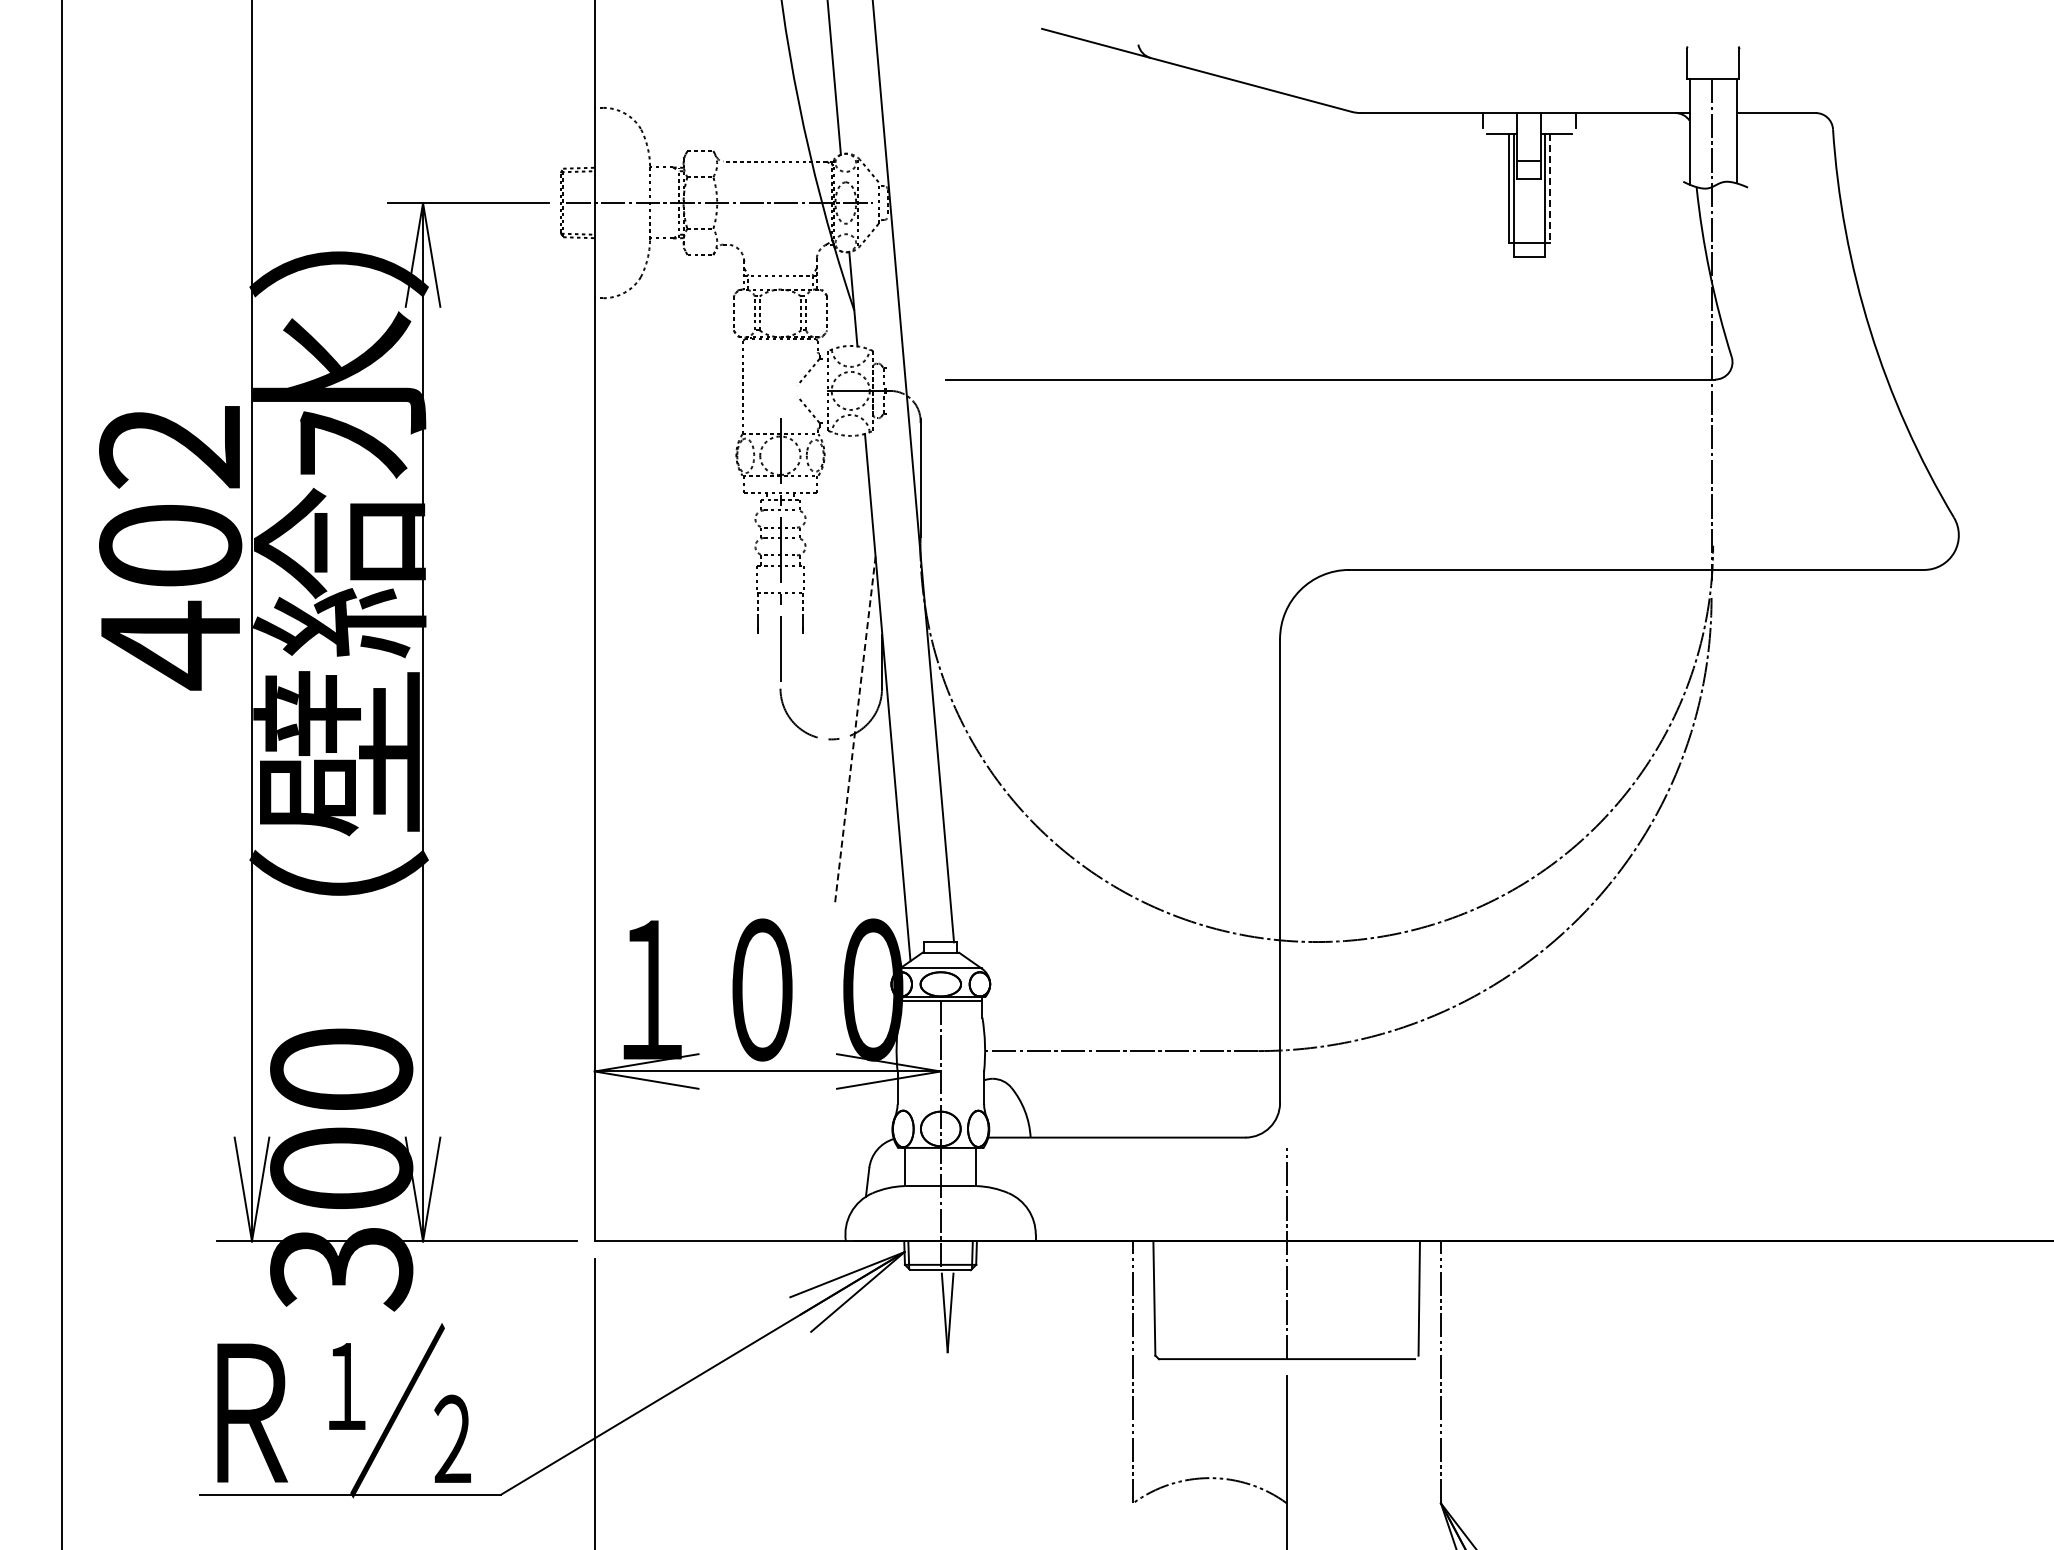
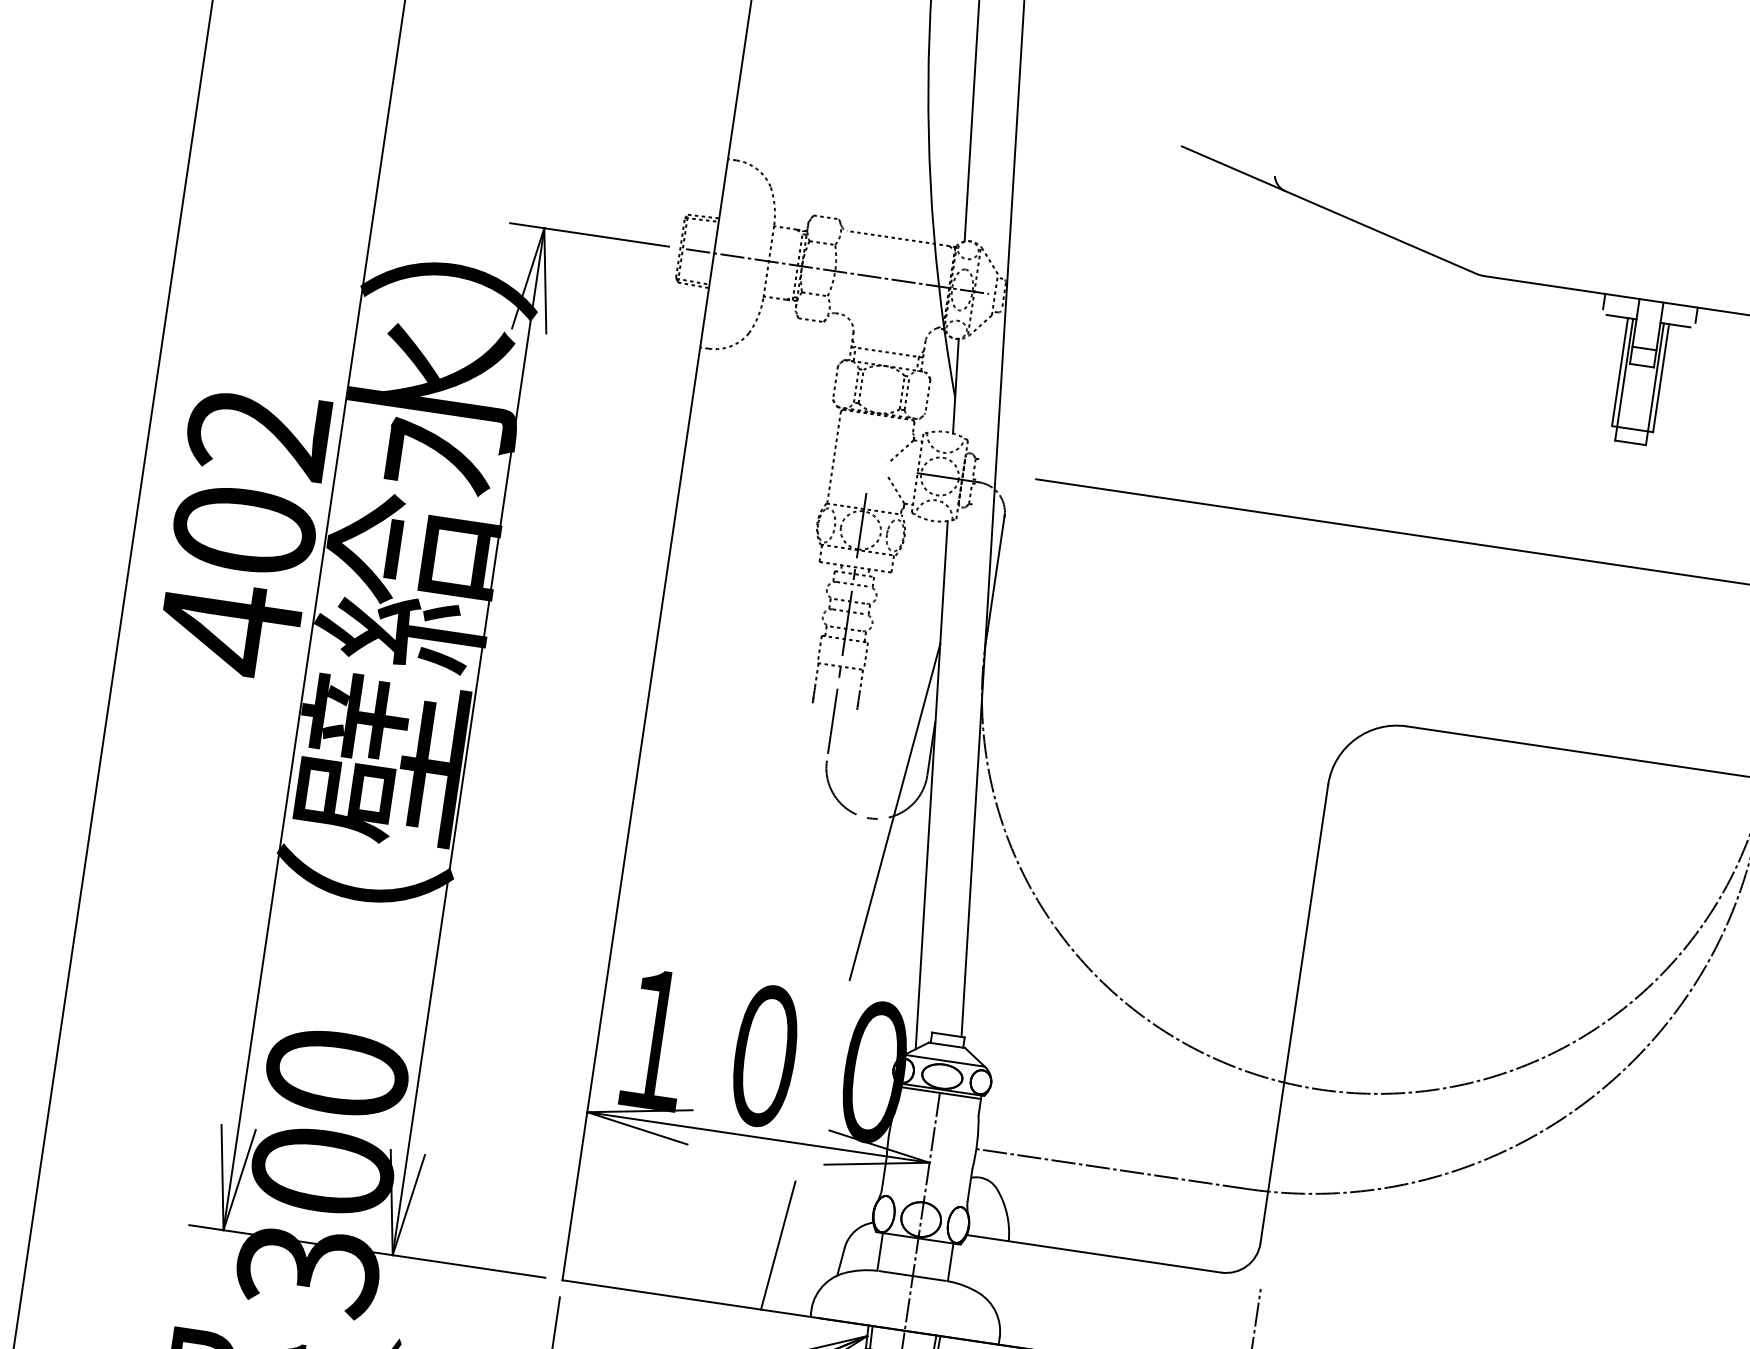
line: (1550, 188) -> (1661, 378), dashed -> solid
line: (855, 730) -> (895, 813), dashed -> solid
line: (802, 1175) -> (777, 1245), added

